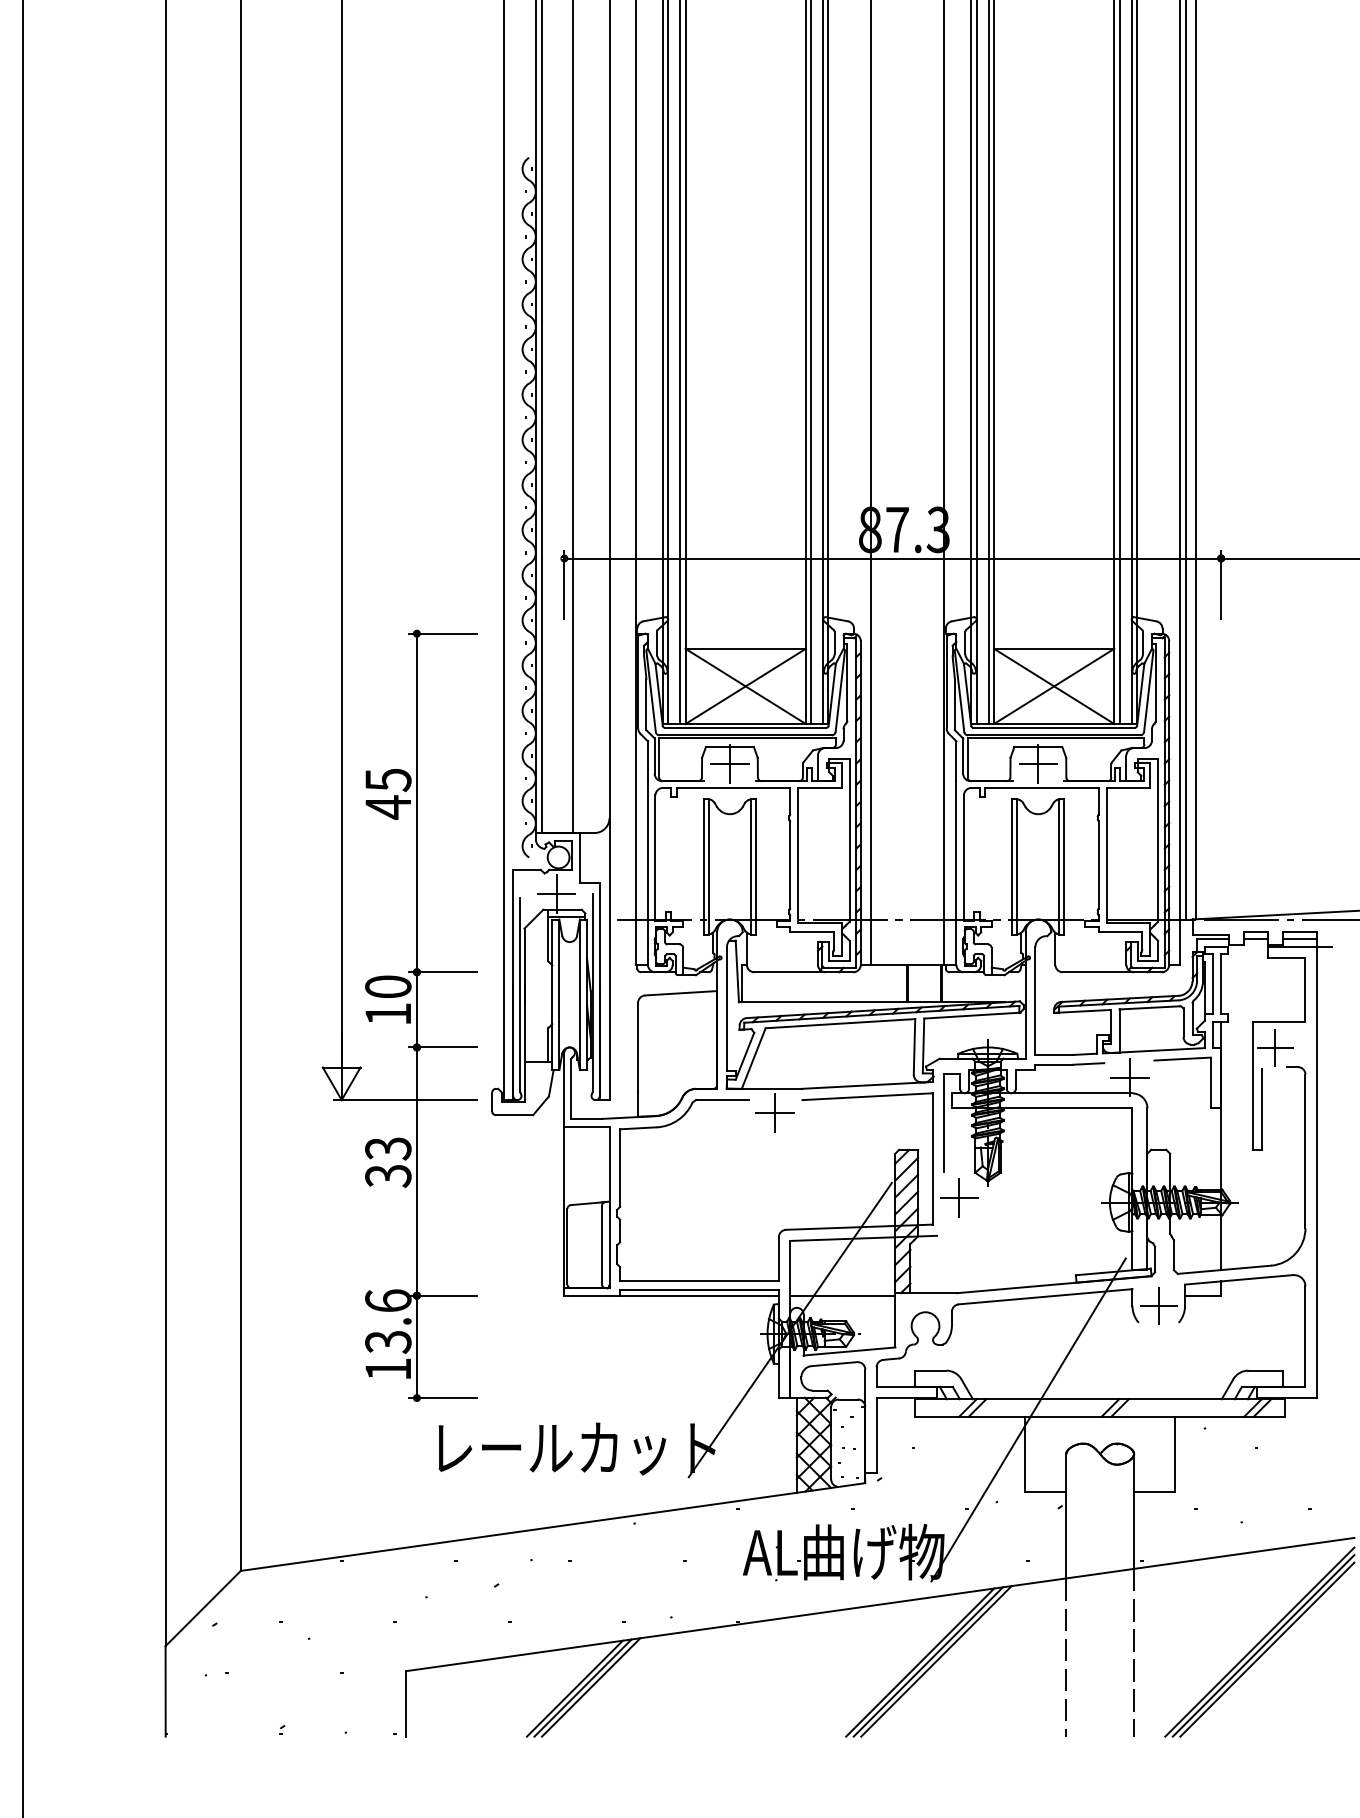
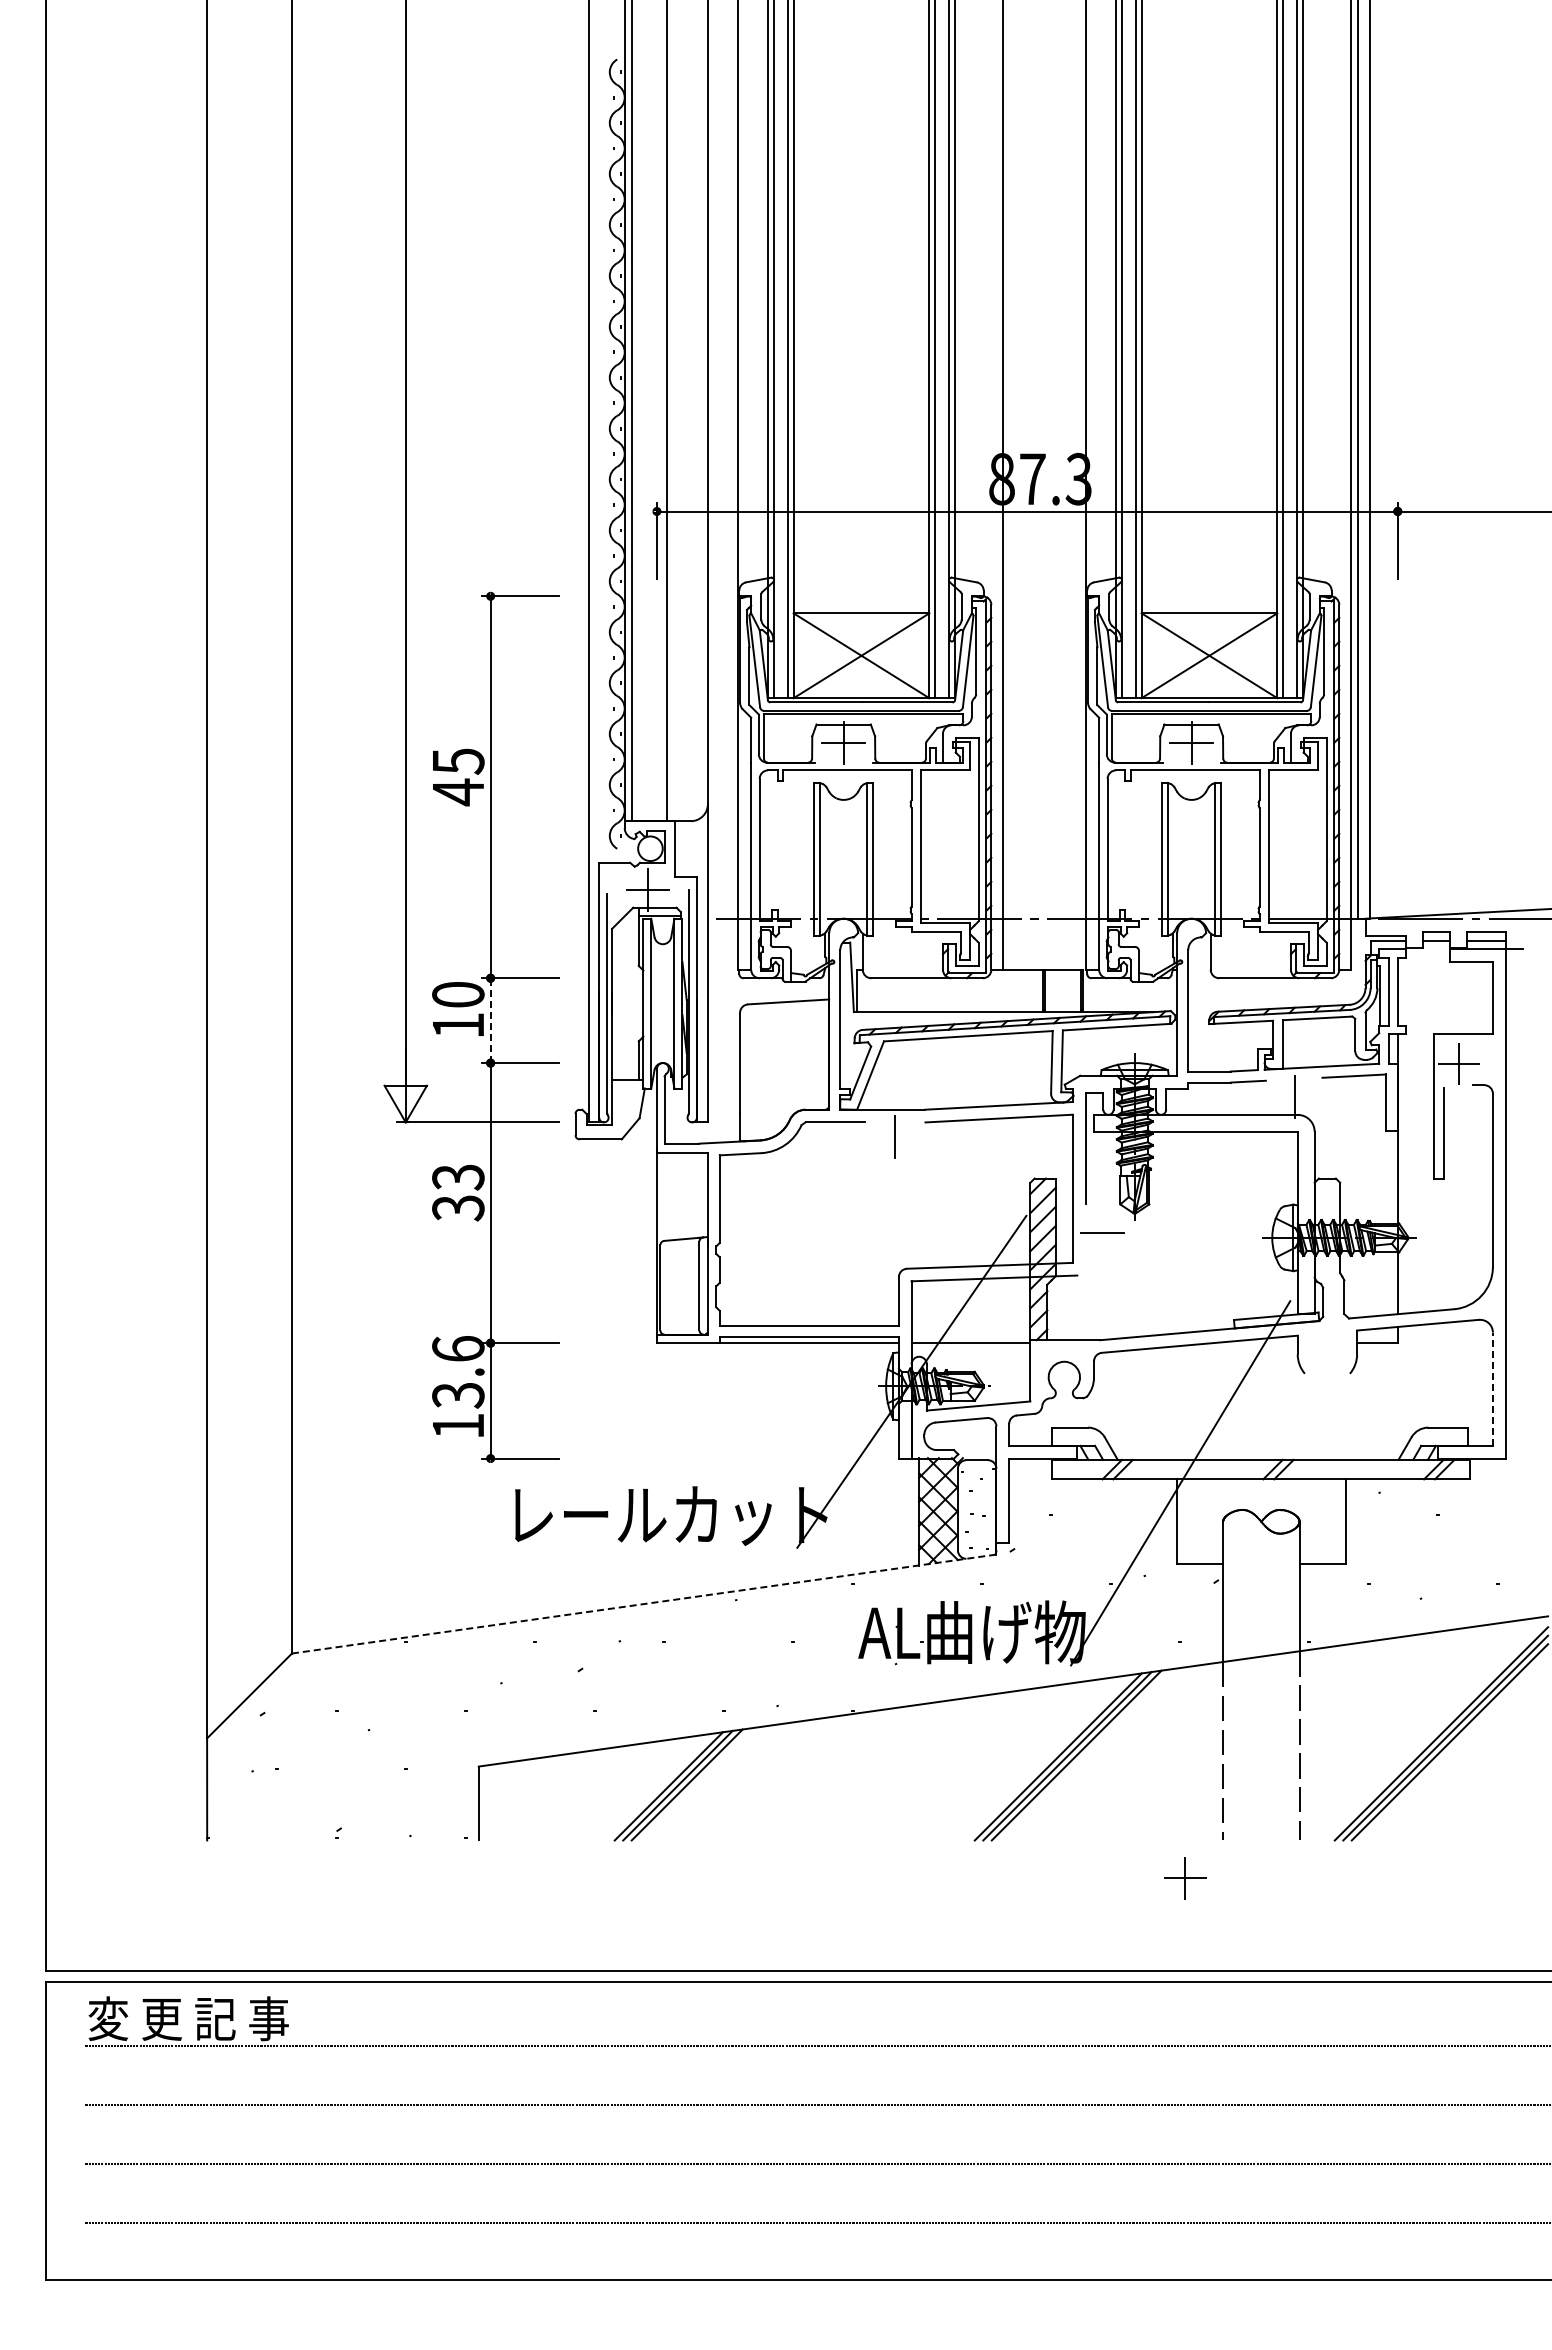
line: (416, 1009) -> (490, 1020), solid -> dashed
line: (1129, 1077) -> (1294, 1096), removed
line: (774, 1112) -> (894, 1136), removed
line: (959, 1197) -> (1102, 1232), removed
part: (1158, 1305) -> (1185, 1878), moved
line: (1305, 1336) -> (1492, 1389), solid -> dashed
line: (553, 1527) -> (644, 1604), solid -> dashed

